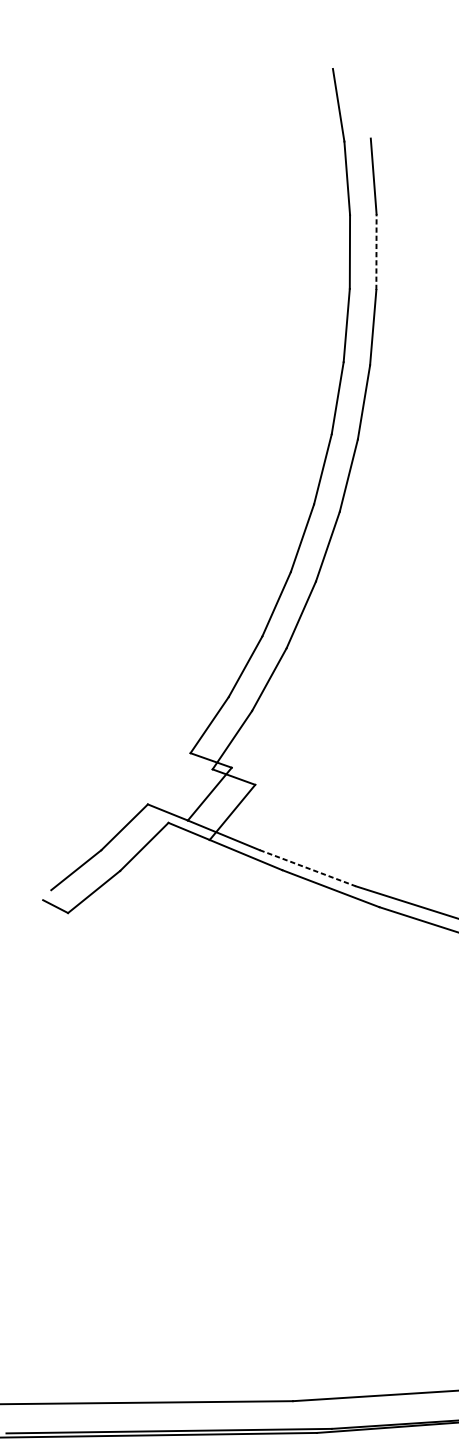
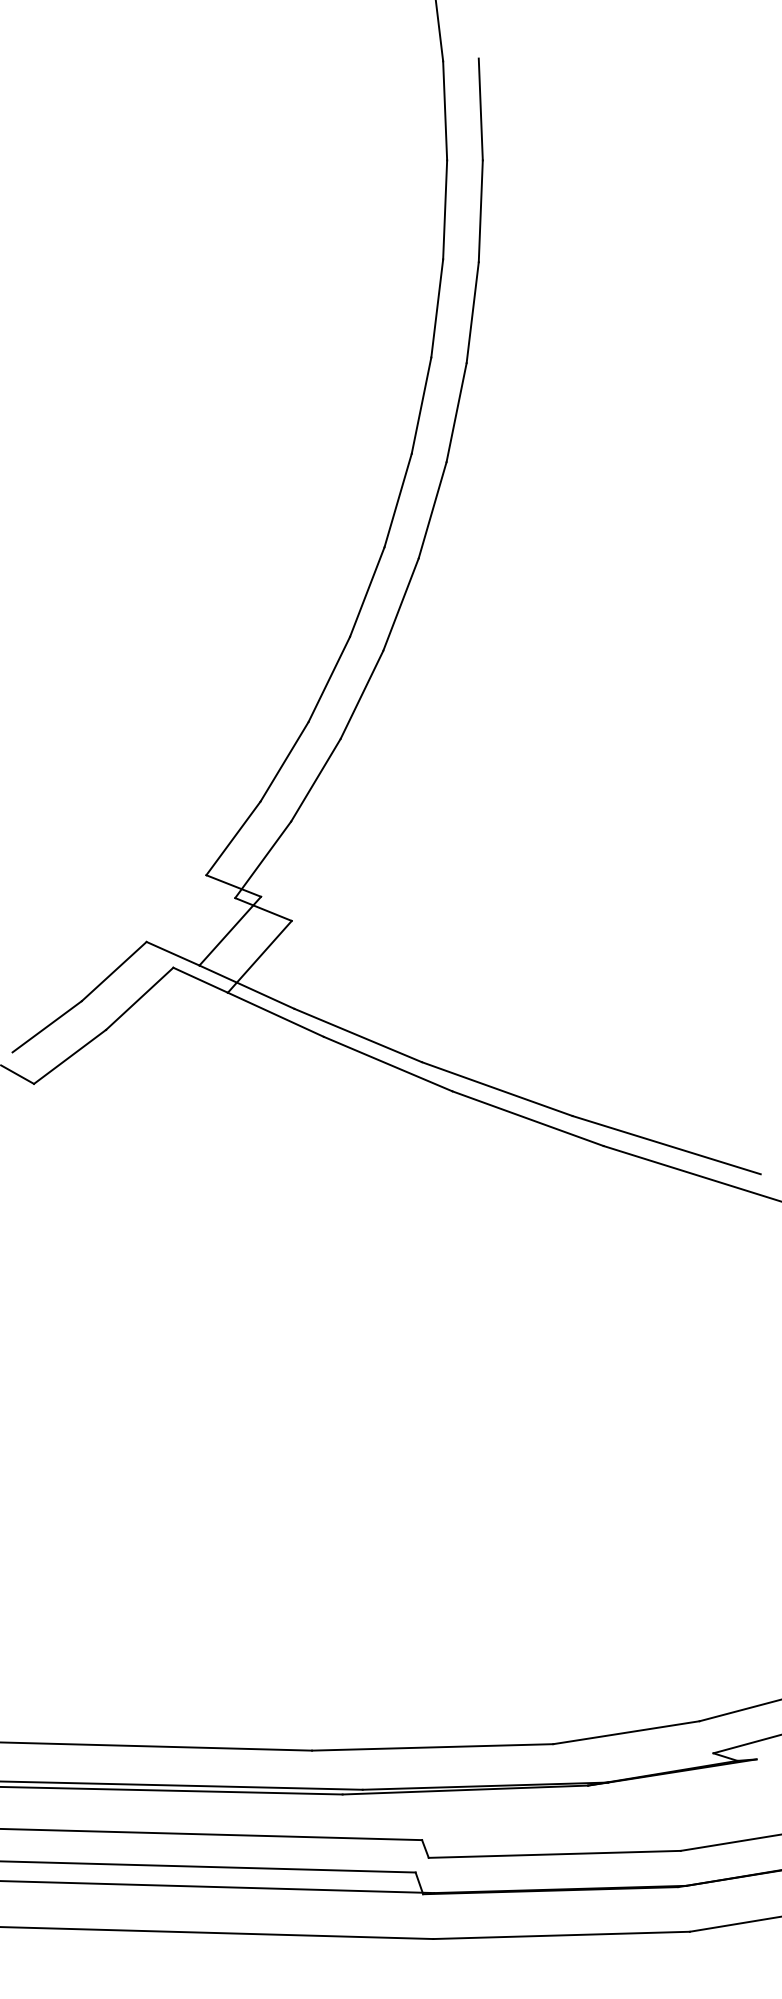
line: (376, 252) -> (480, 211), dashed -> solid
line: (308, 868) -> (358, 1035), dashed -> solid

